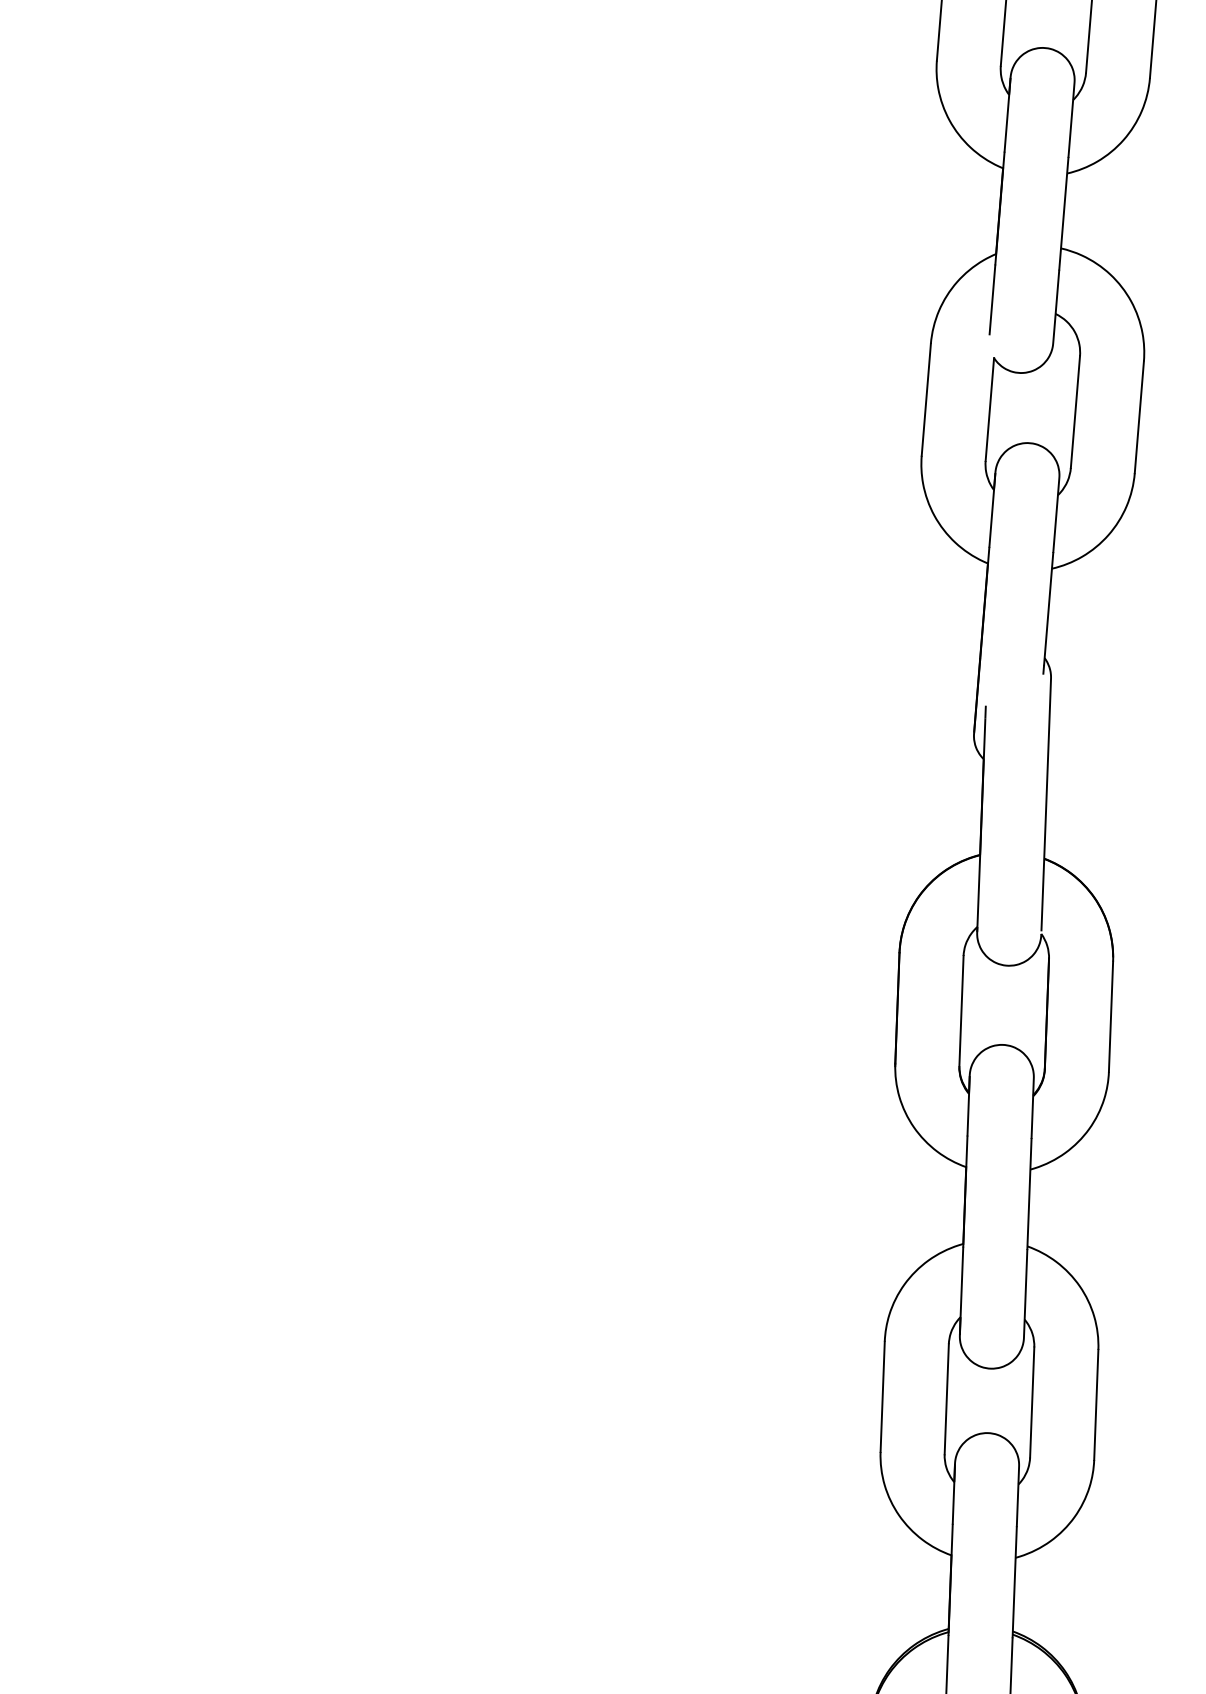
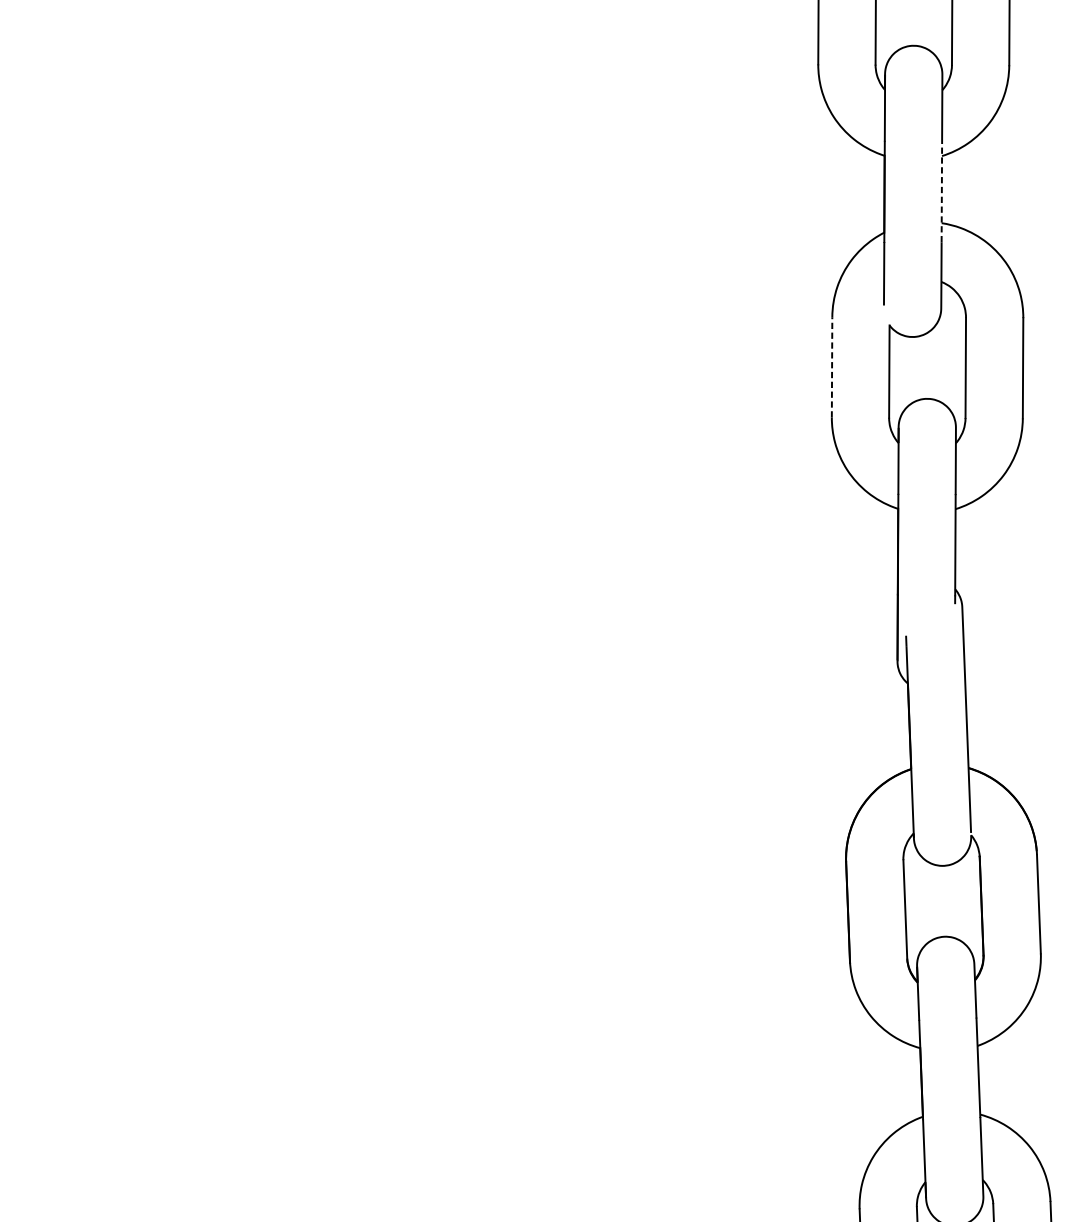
line: (1063, 213) -> (941, 191), solid -> dashed
line: (926, 399) -> (832, 367), solid -> dashed

